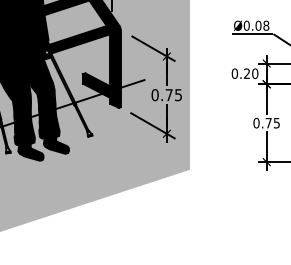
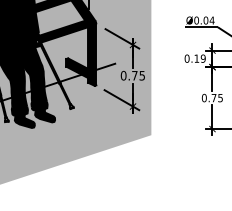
text: (266, 25) -> (212, 20), Ø0.08 -> Ø0.04
text: (251, 73) -> (200, 58), 0.20 -> 0.19

